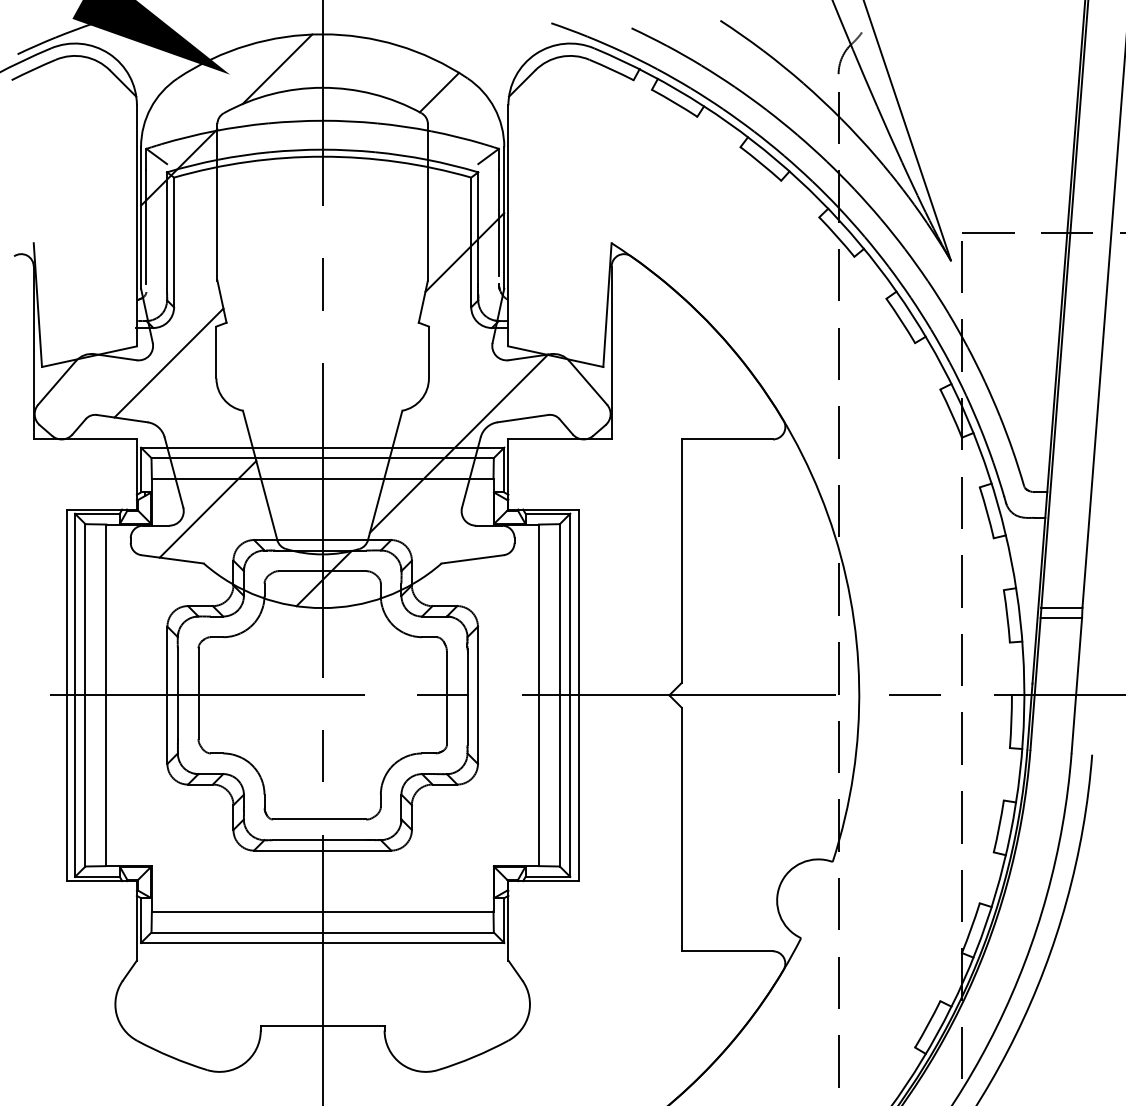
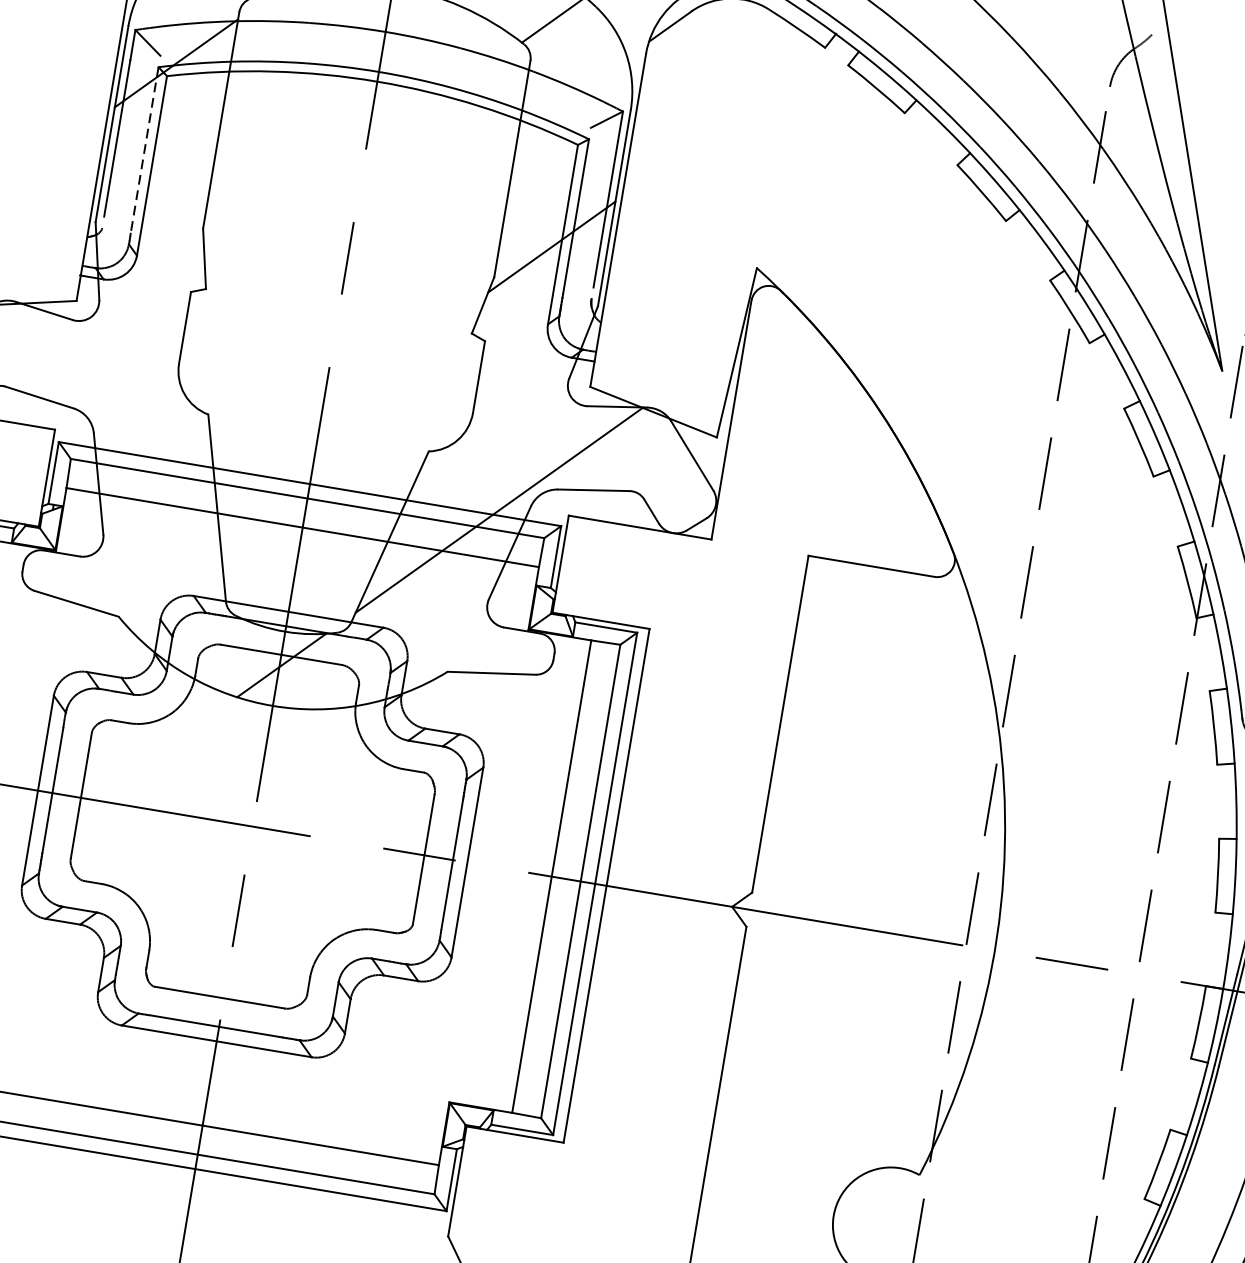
line: (167, 232) -> (145, 150), solid -> dashed
line: (168, 362) -> (116, 330), removed
line: (207, 509) -> (136, 542), removed

